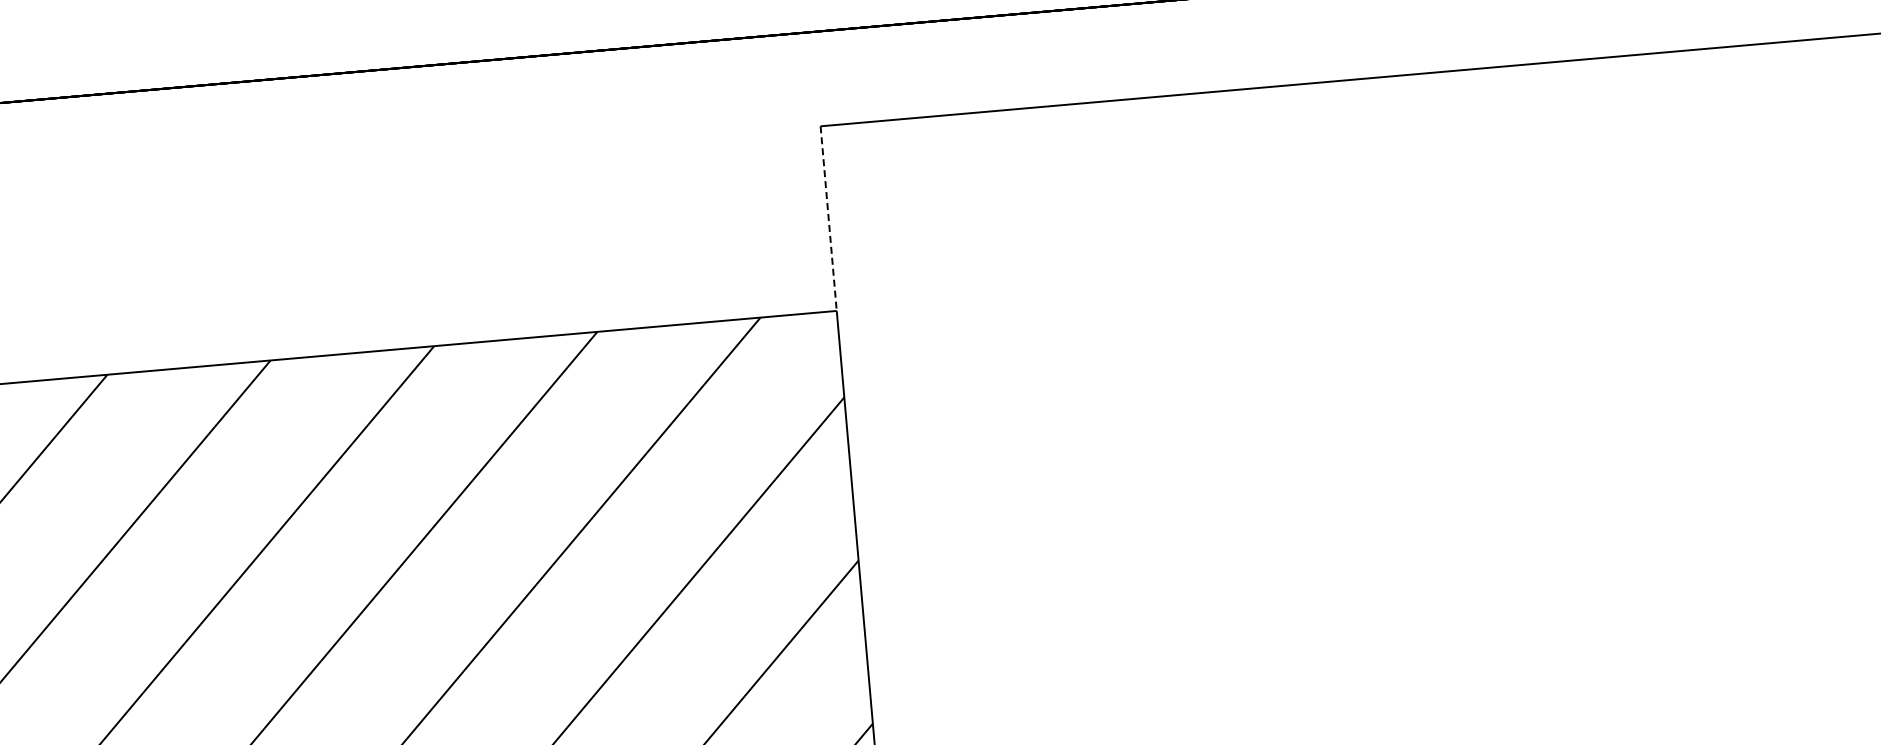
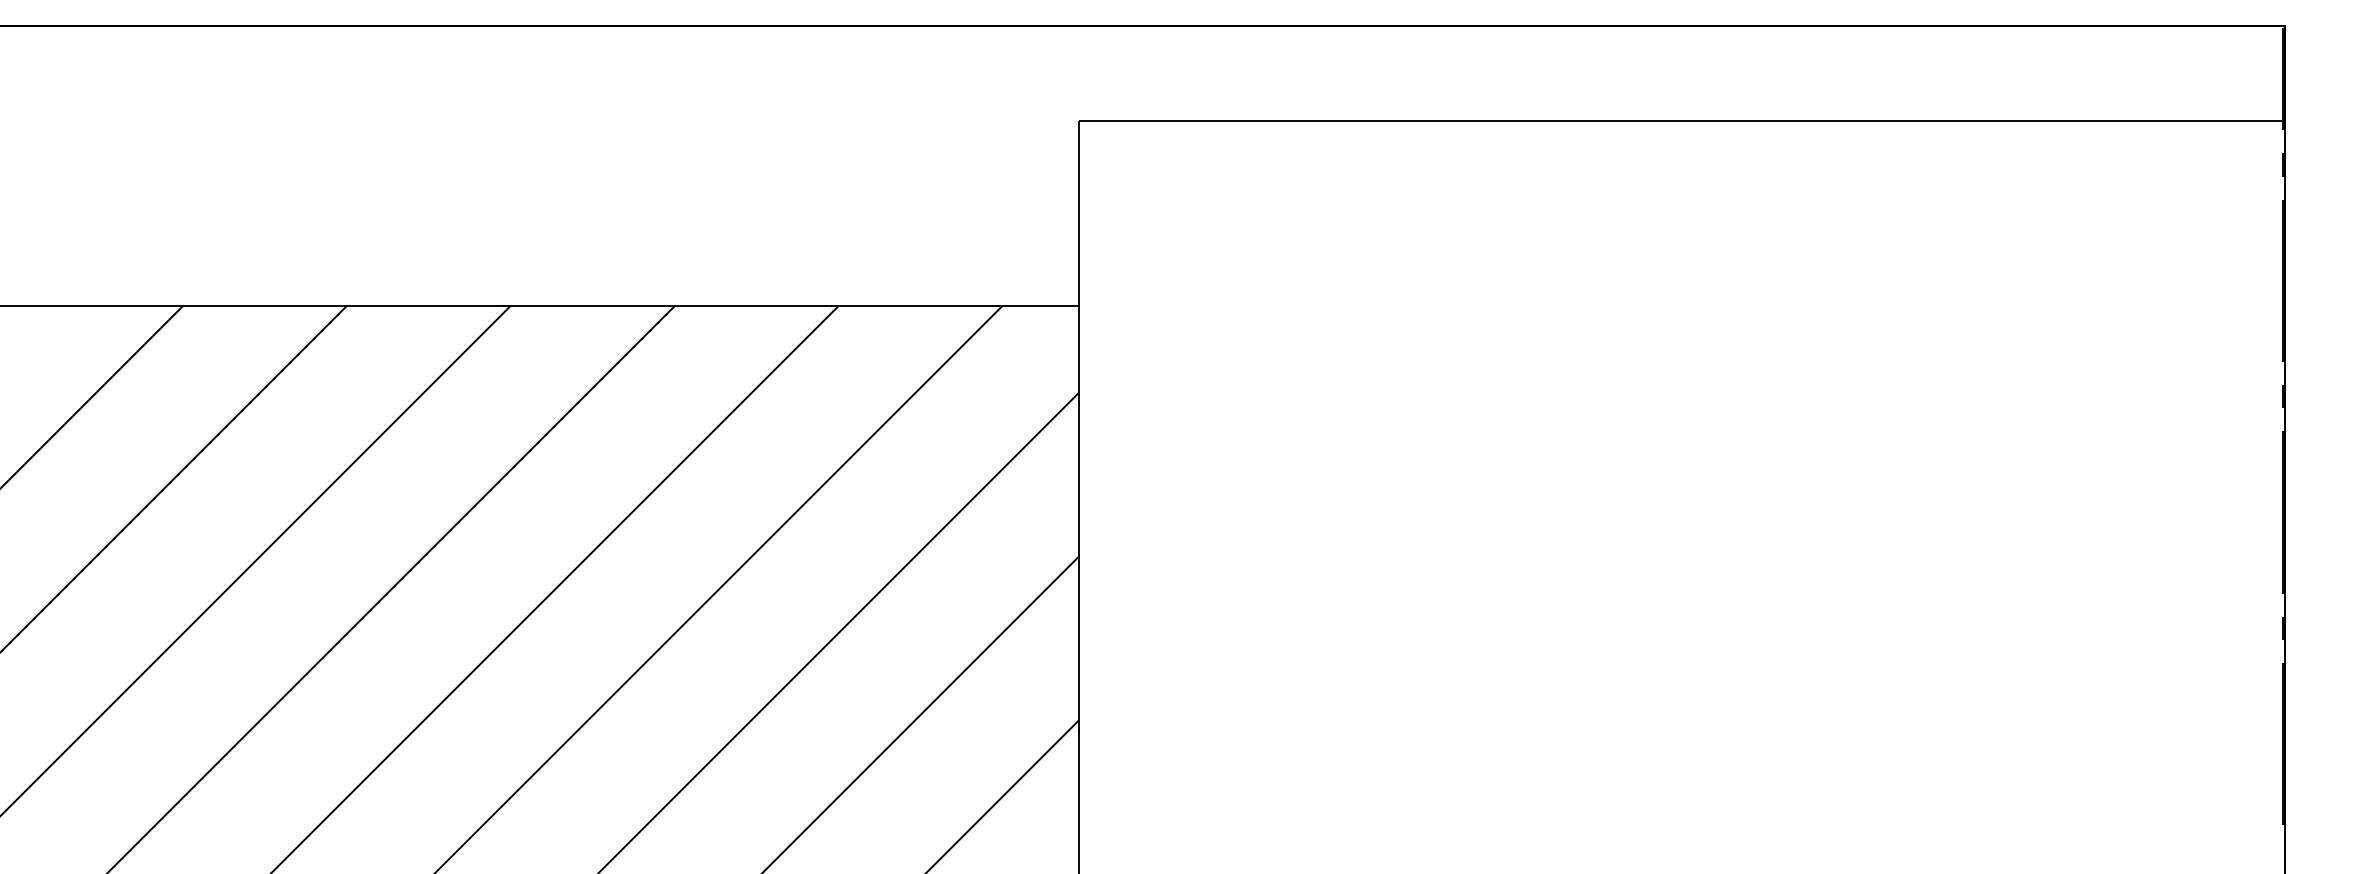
line: (828, 218) -> (1078, 213), dashed -> solid

